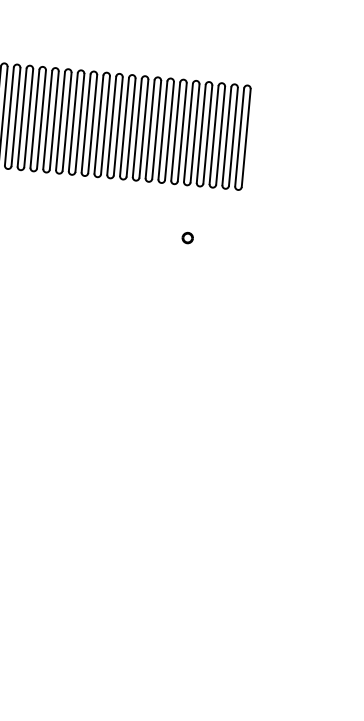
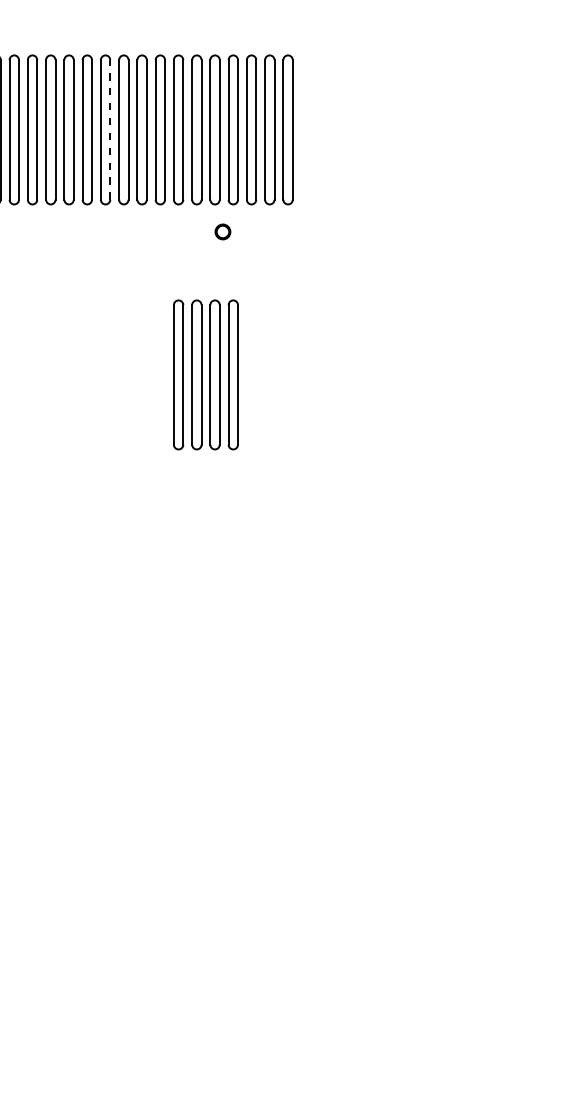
line: (118, 126) -> (110, 129), solid -> dashed
part: (187, 237) -> (222, 231), moved
part: (169, 303) -> (205, 374), added

